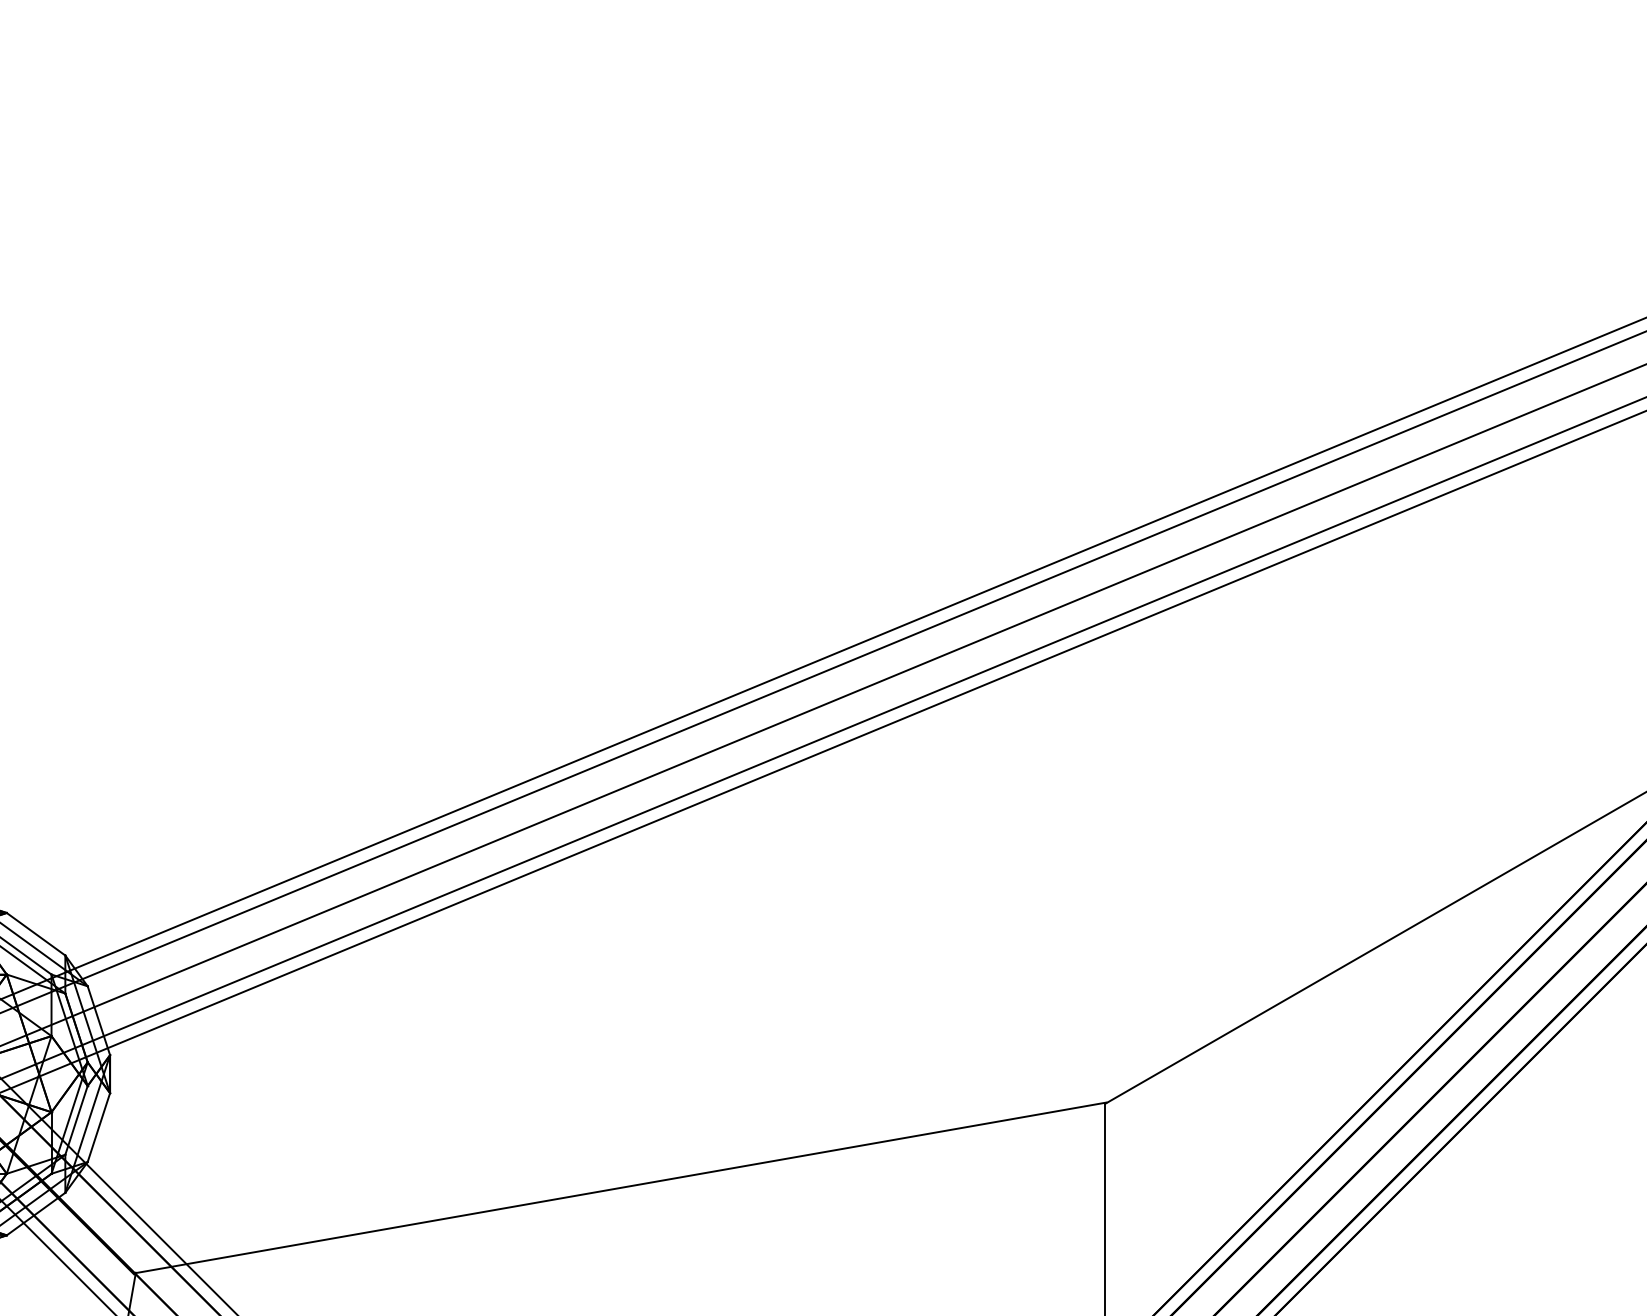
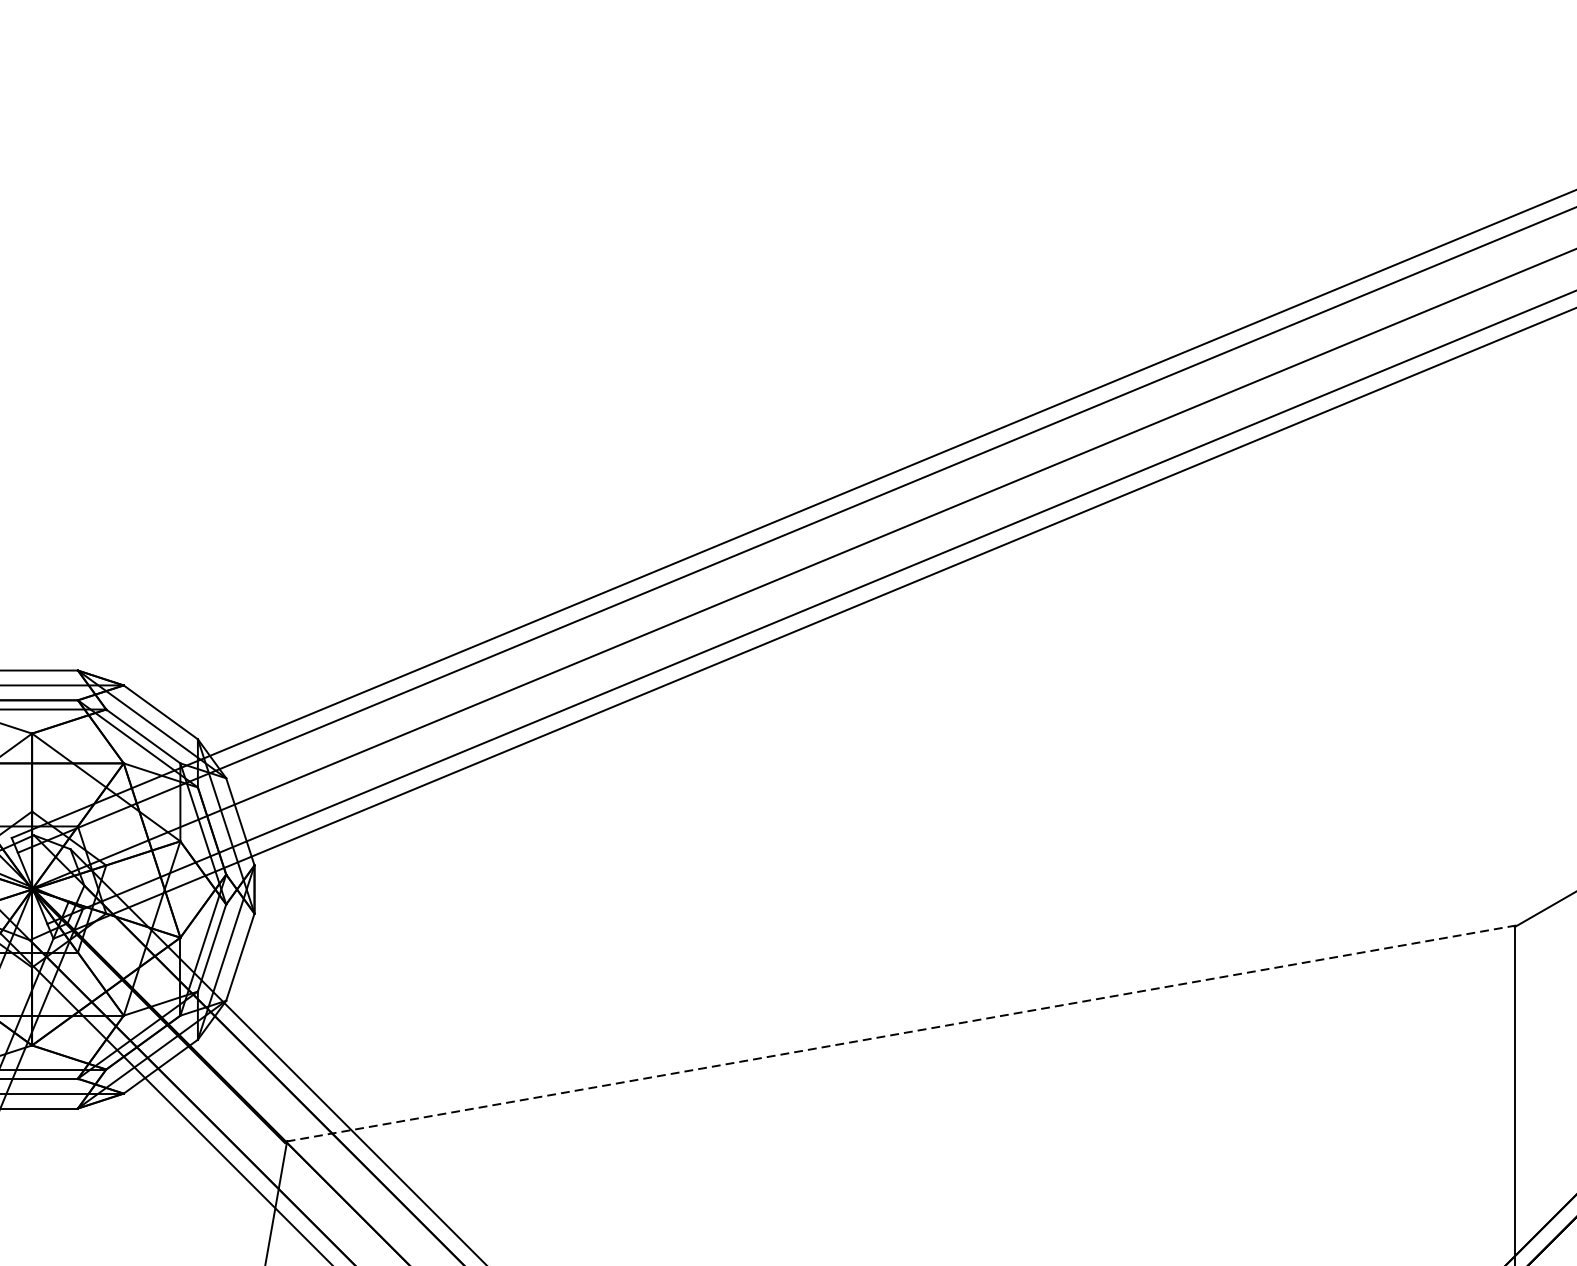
line: (620, 1187) -> (900, 1033), solid -> dashed

